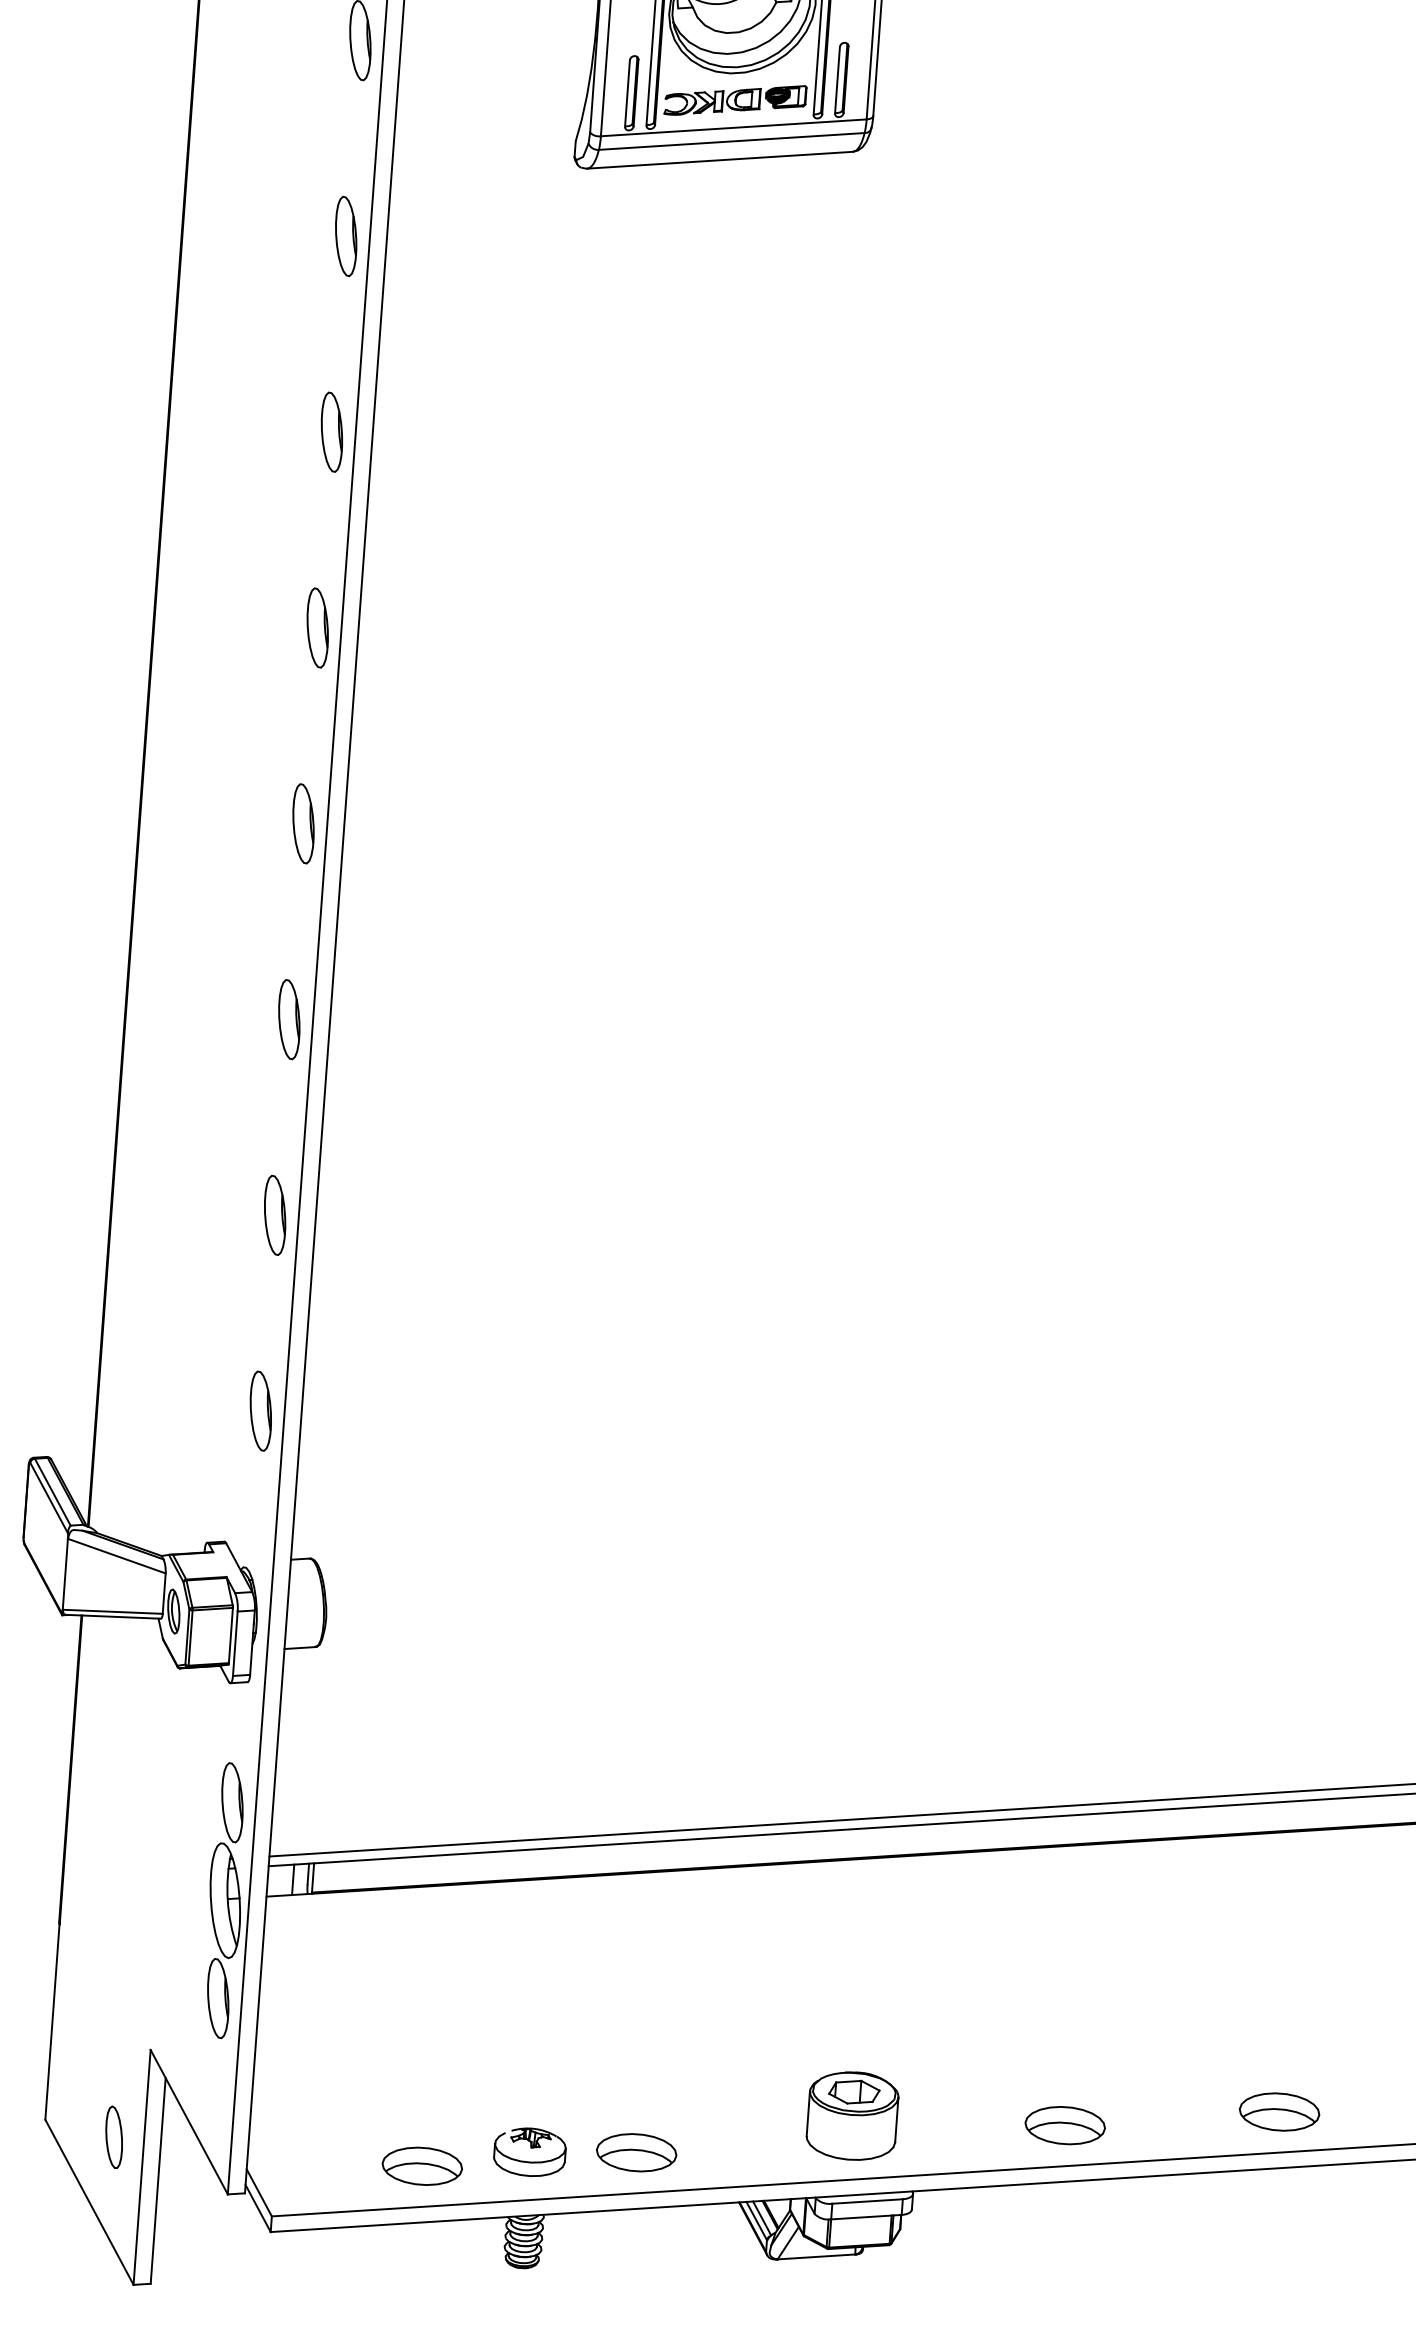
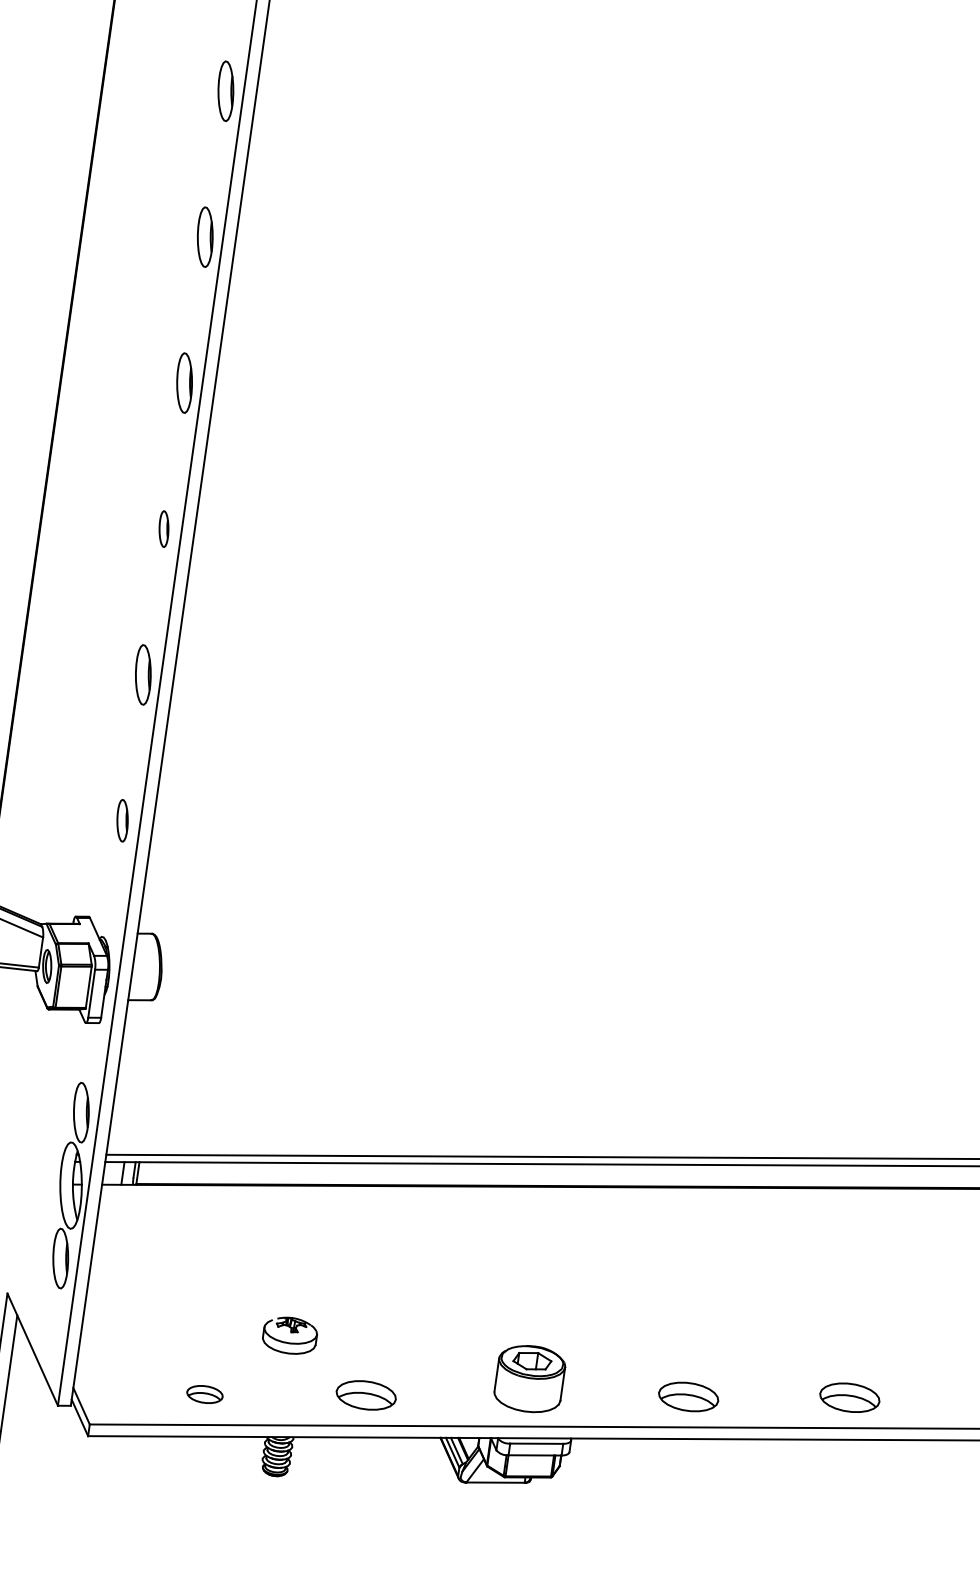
part: (289, 1019) -> (164, 528), size x0.6
part: (260, 1410) -> (122, 820), size x0.7
part: (529, 2151) -> (289, 1335), moved
part: (421, 2165) -> (204, 1393), size x0.6

